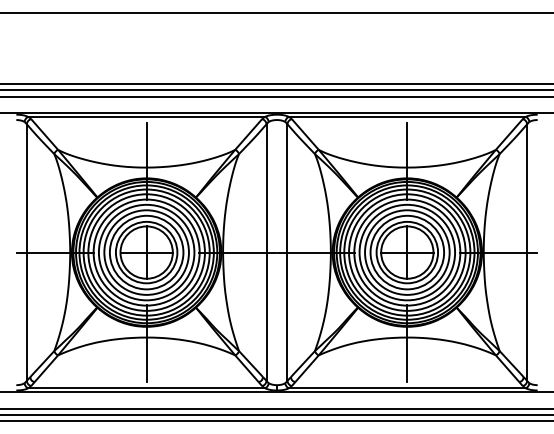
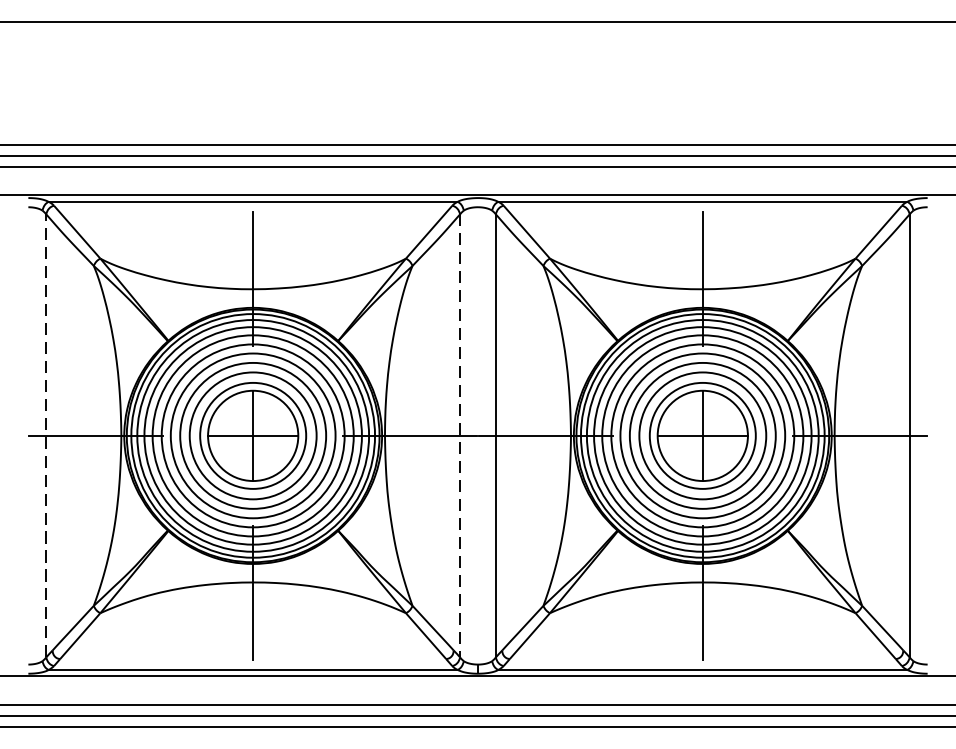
line: (26, 252) -> (45, 435), solid -> dashed
line: (266, 253) -> (459, 437), solid -> dashed

